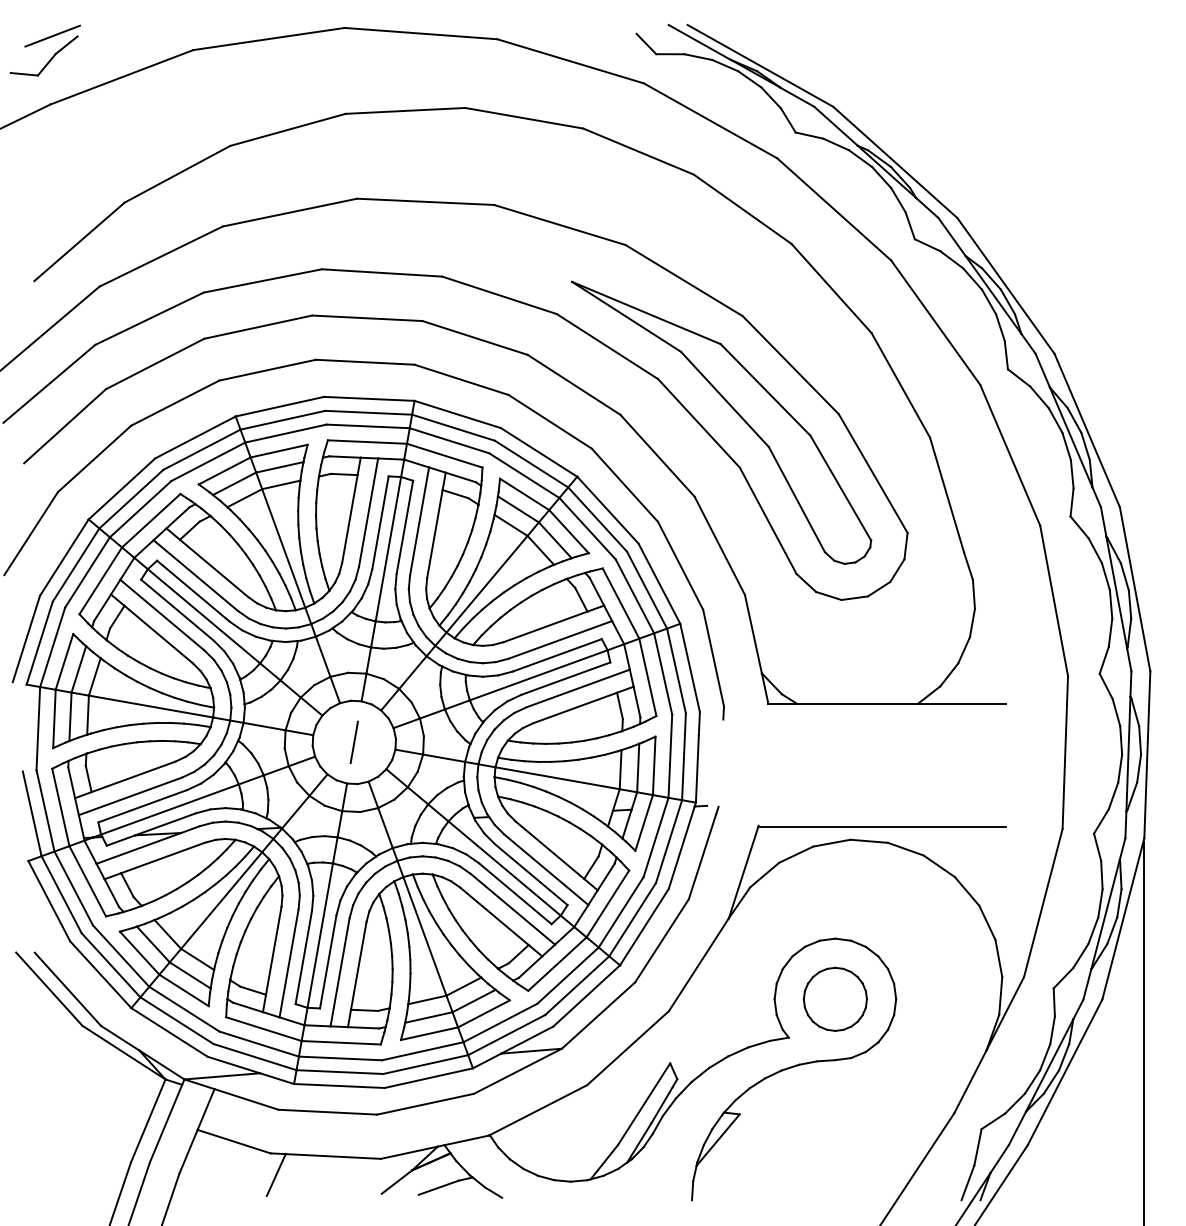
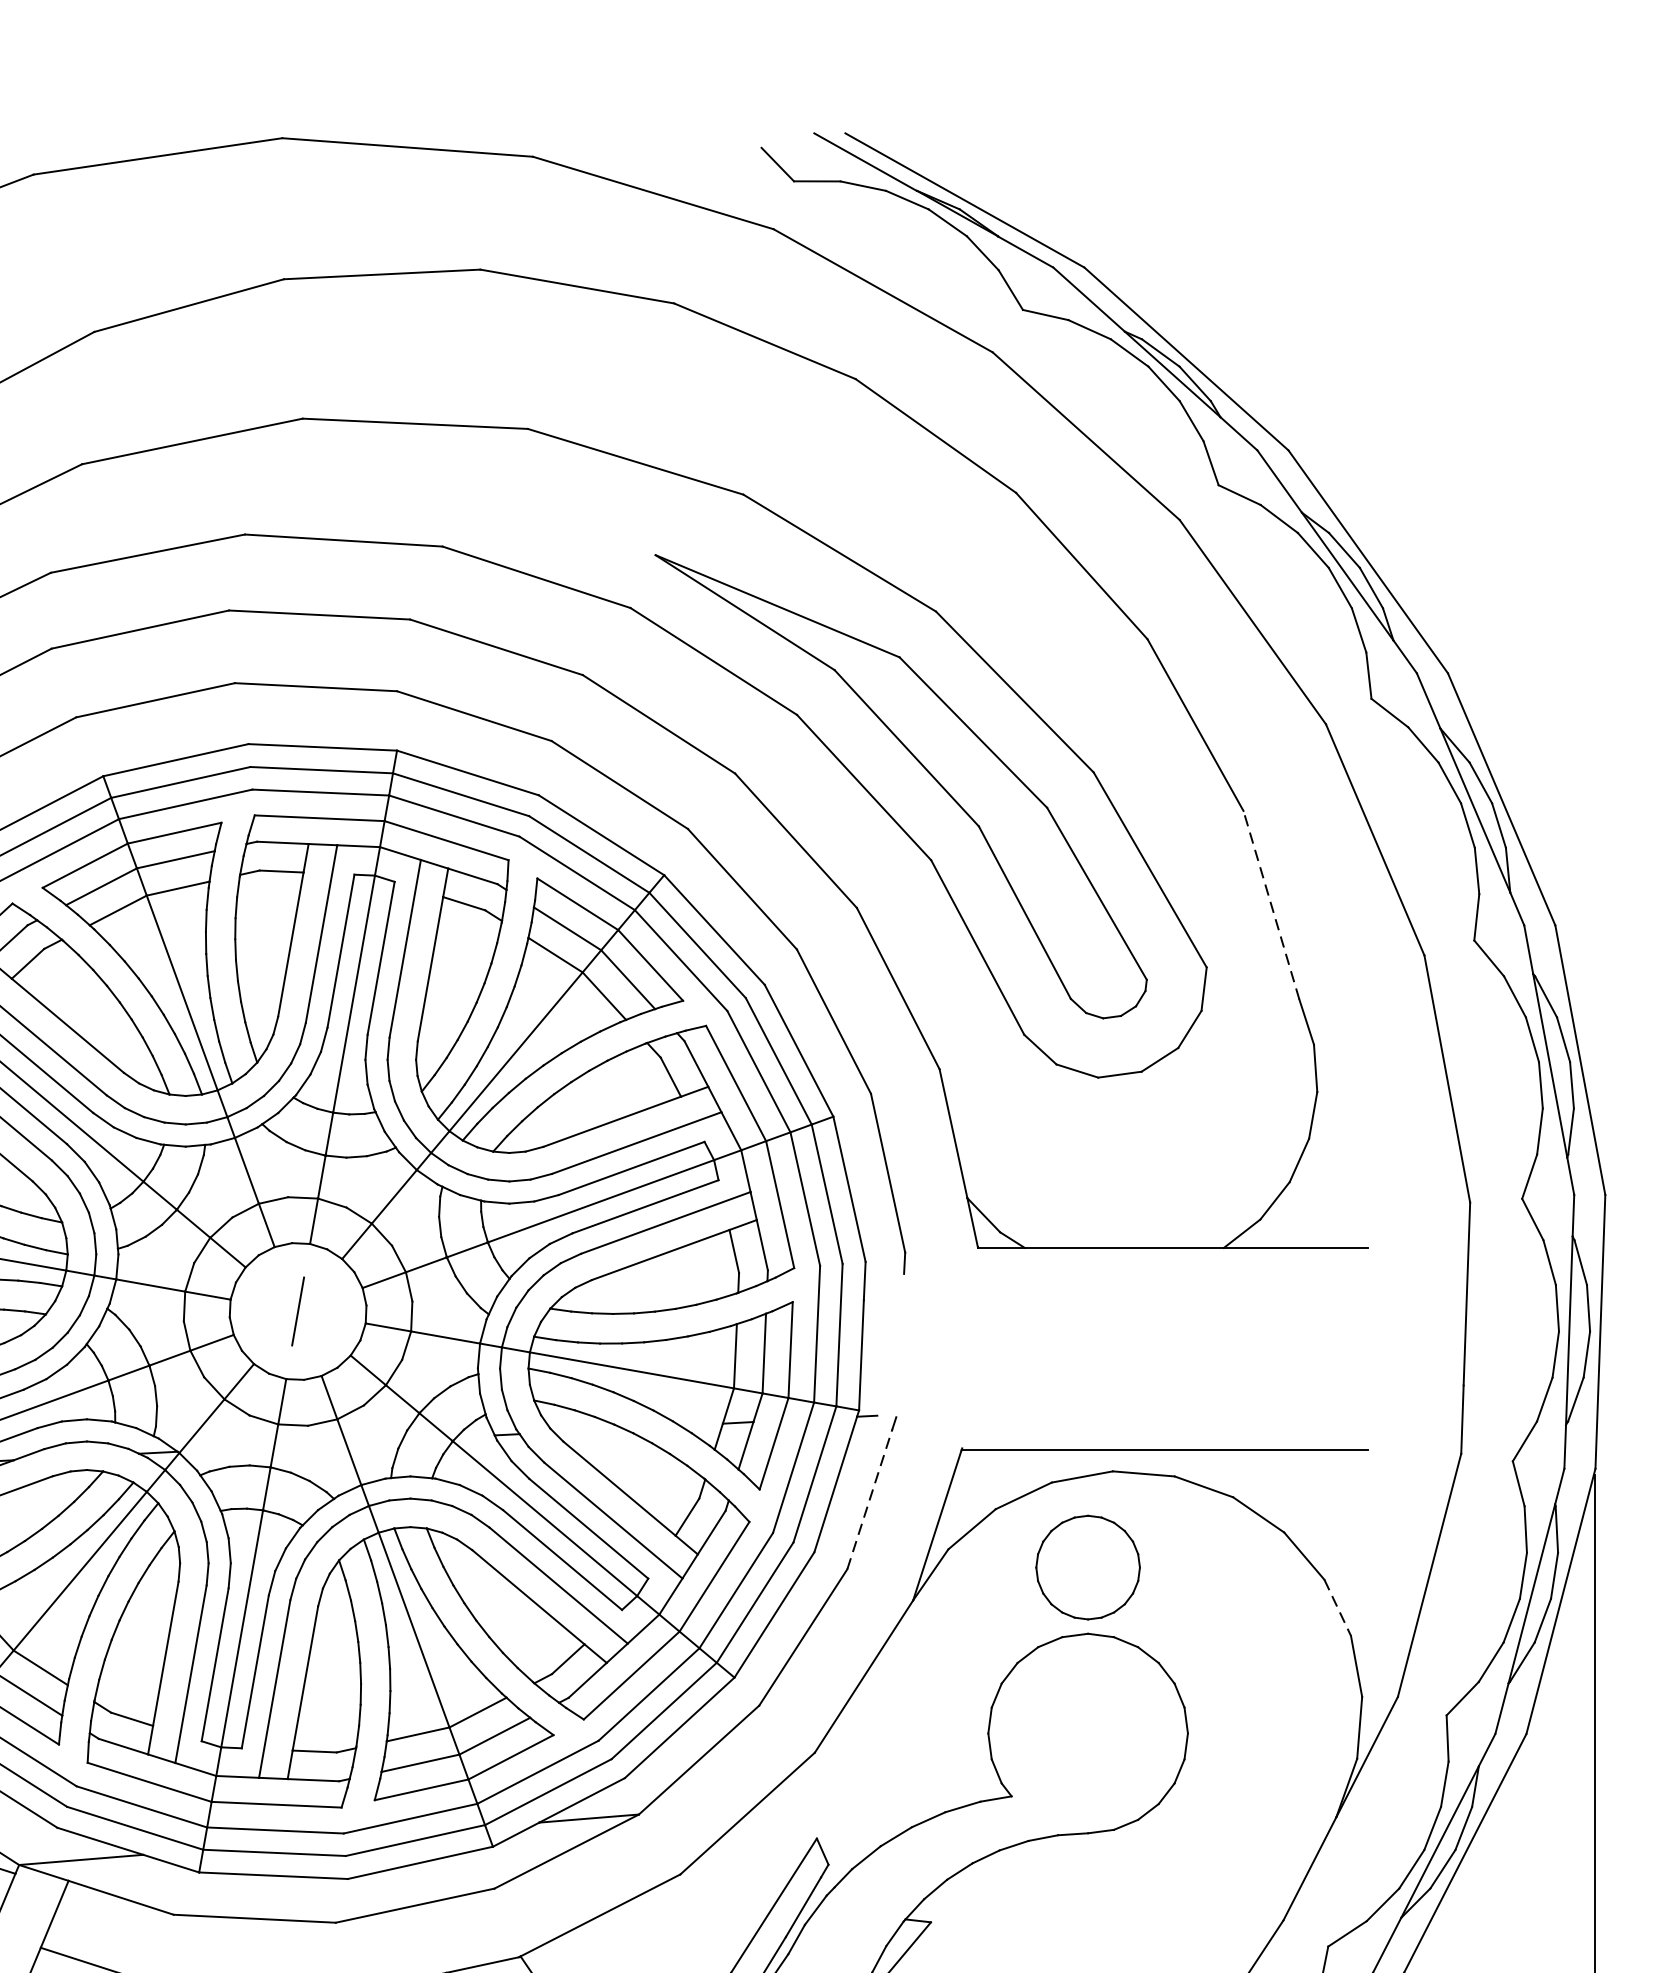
line: (947, 495) -> (1272, 906), solid -> dashed
line: (702, 856) -> (869, 1498), solid -> dashed
line: (987, 922) -> (1337, 1607), solid -> dashed
part: (834, 998) -> (1086, 1566), moved

